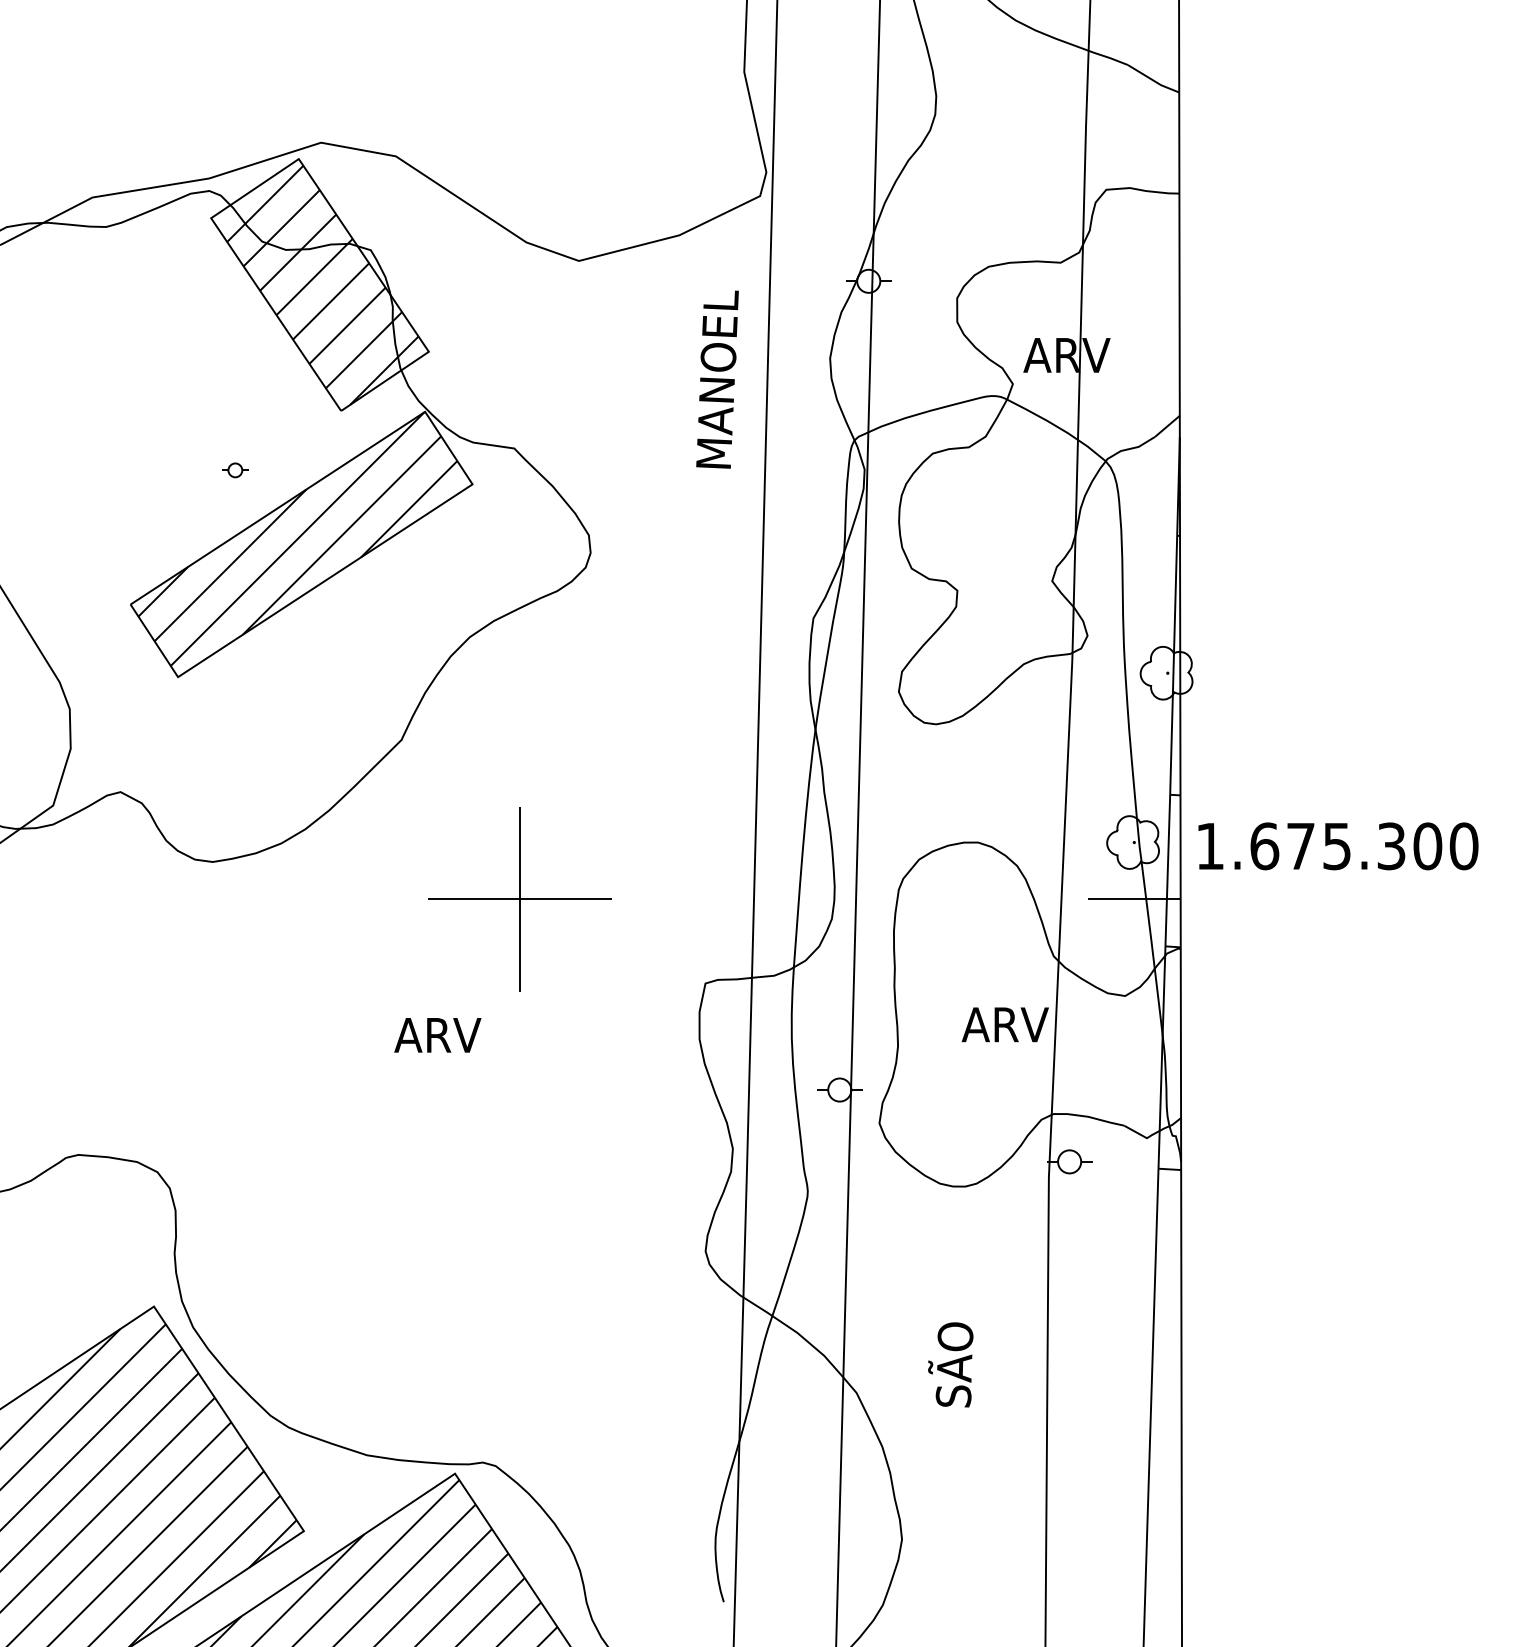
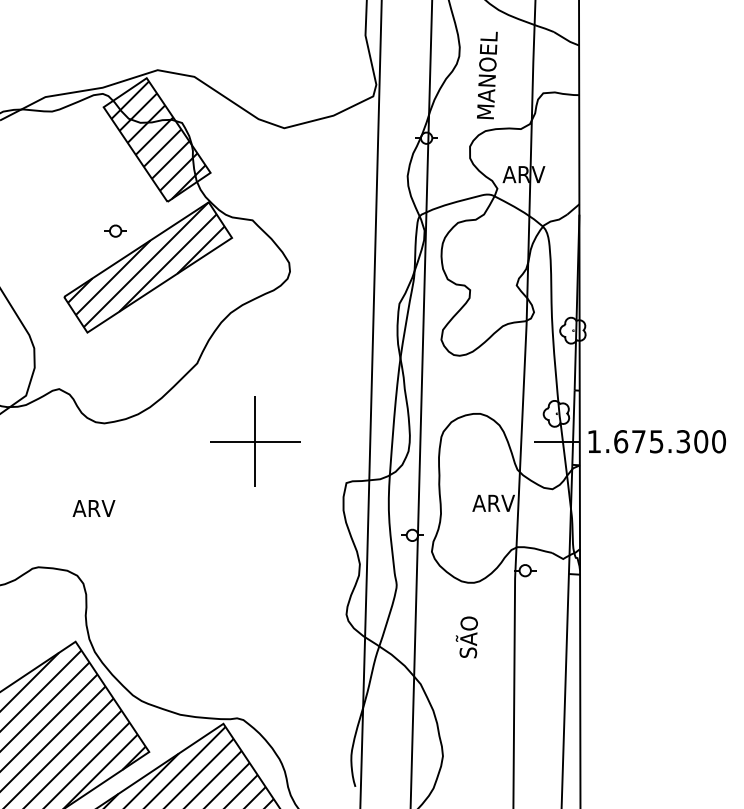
text: (717, 379) -> (487, 75), moved
part: (235, 469) -> (115, 230), size x1.67
text: (1336, 845) -> (656, 441), moved
text: (436, 1035) -> (93, 508), moved
text: (949, 1365) -> (466, 637), moved

